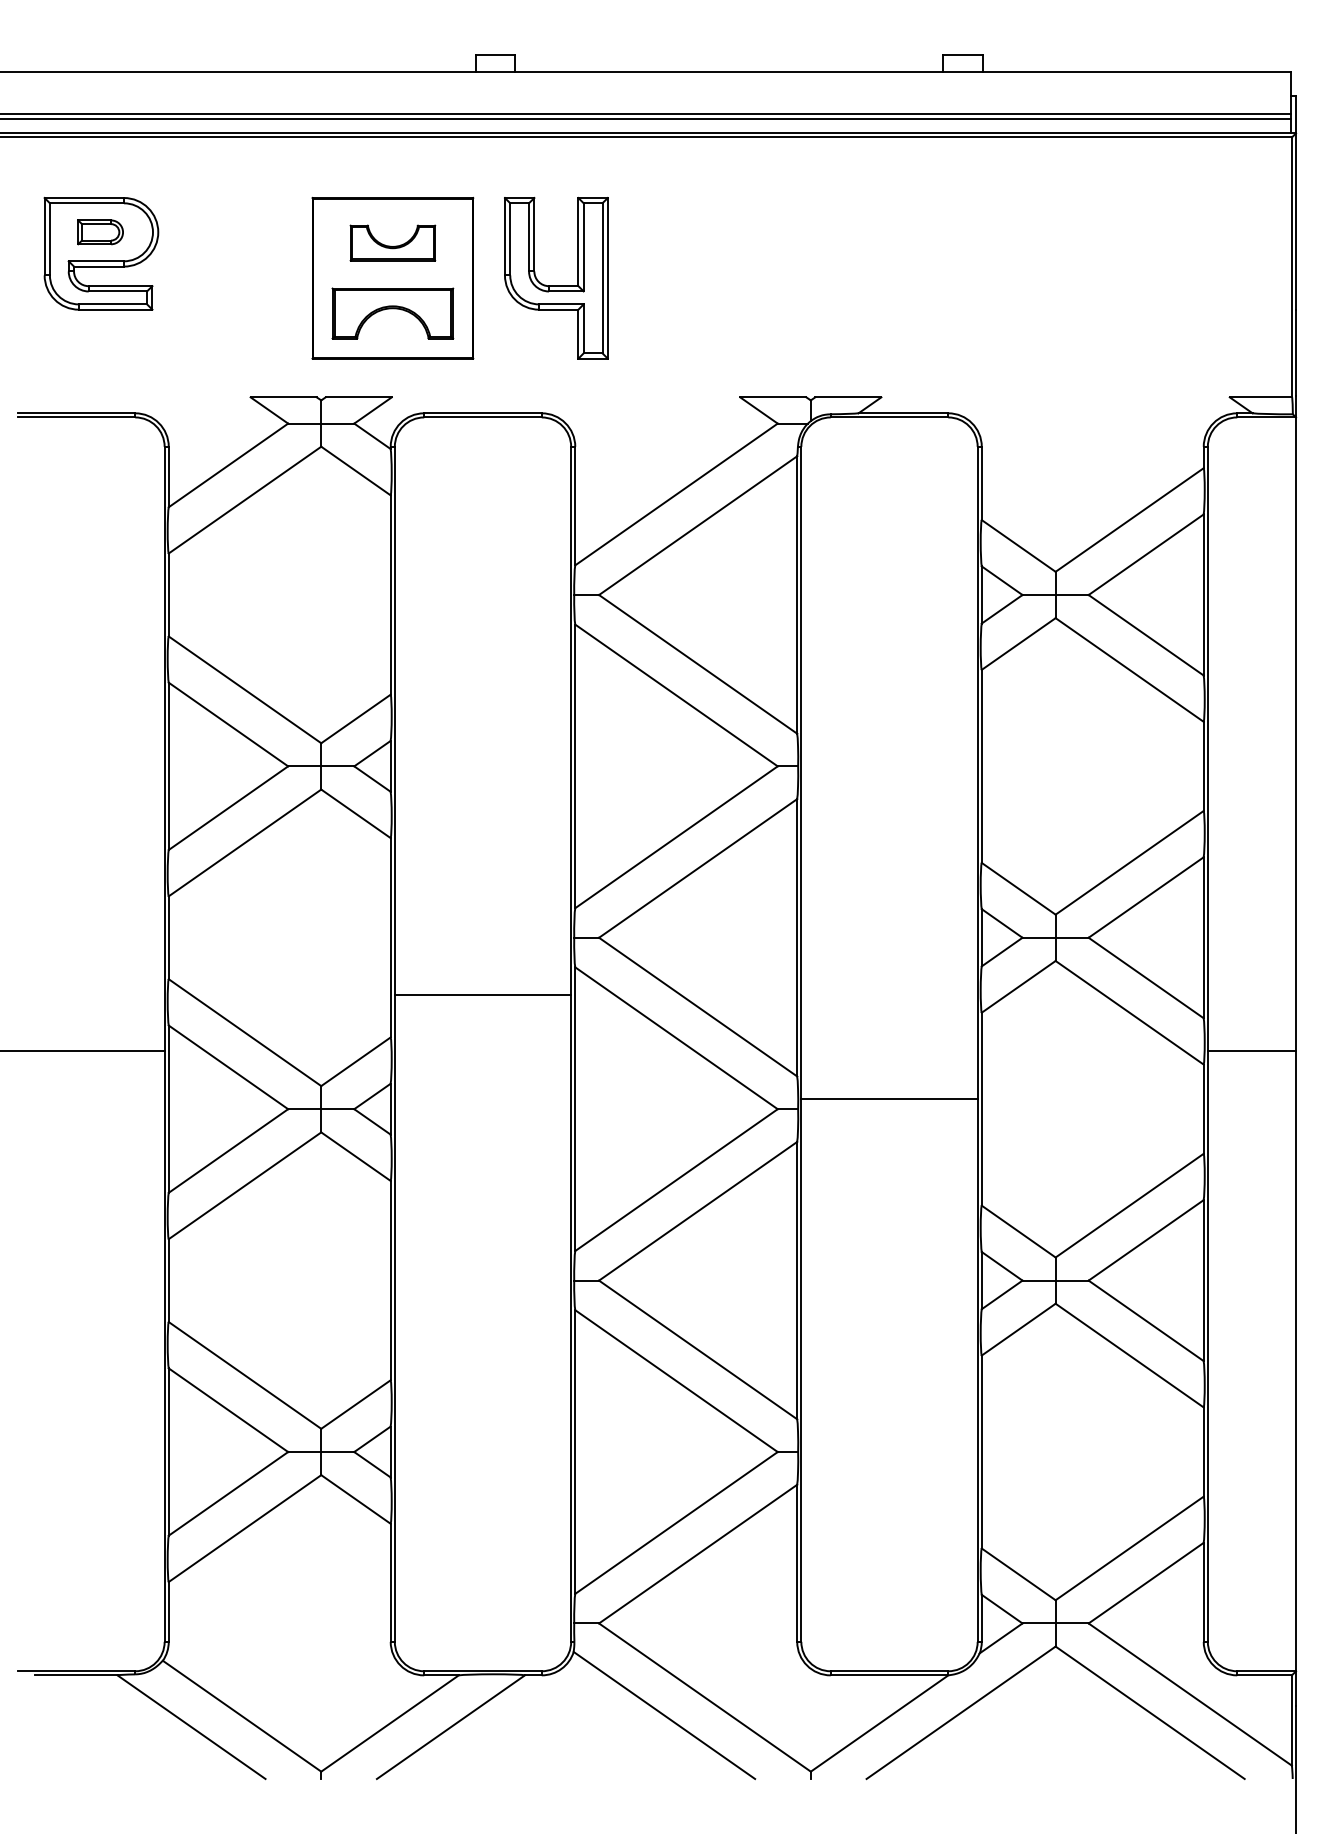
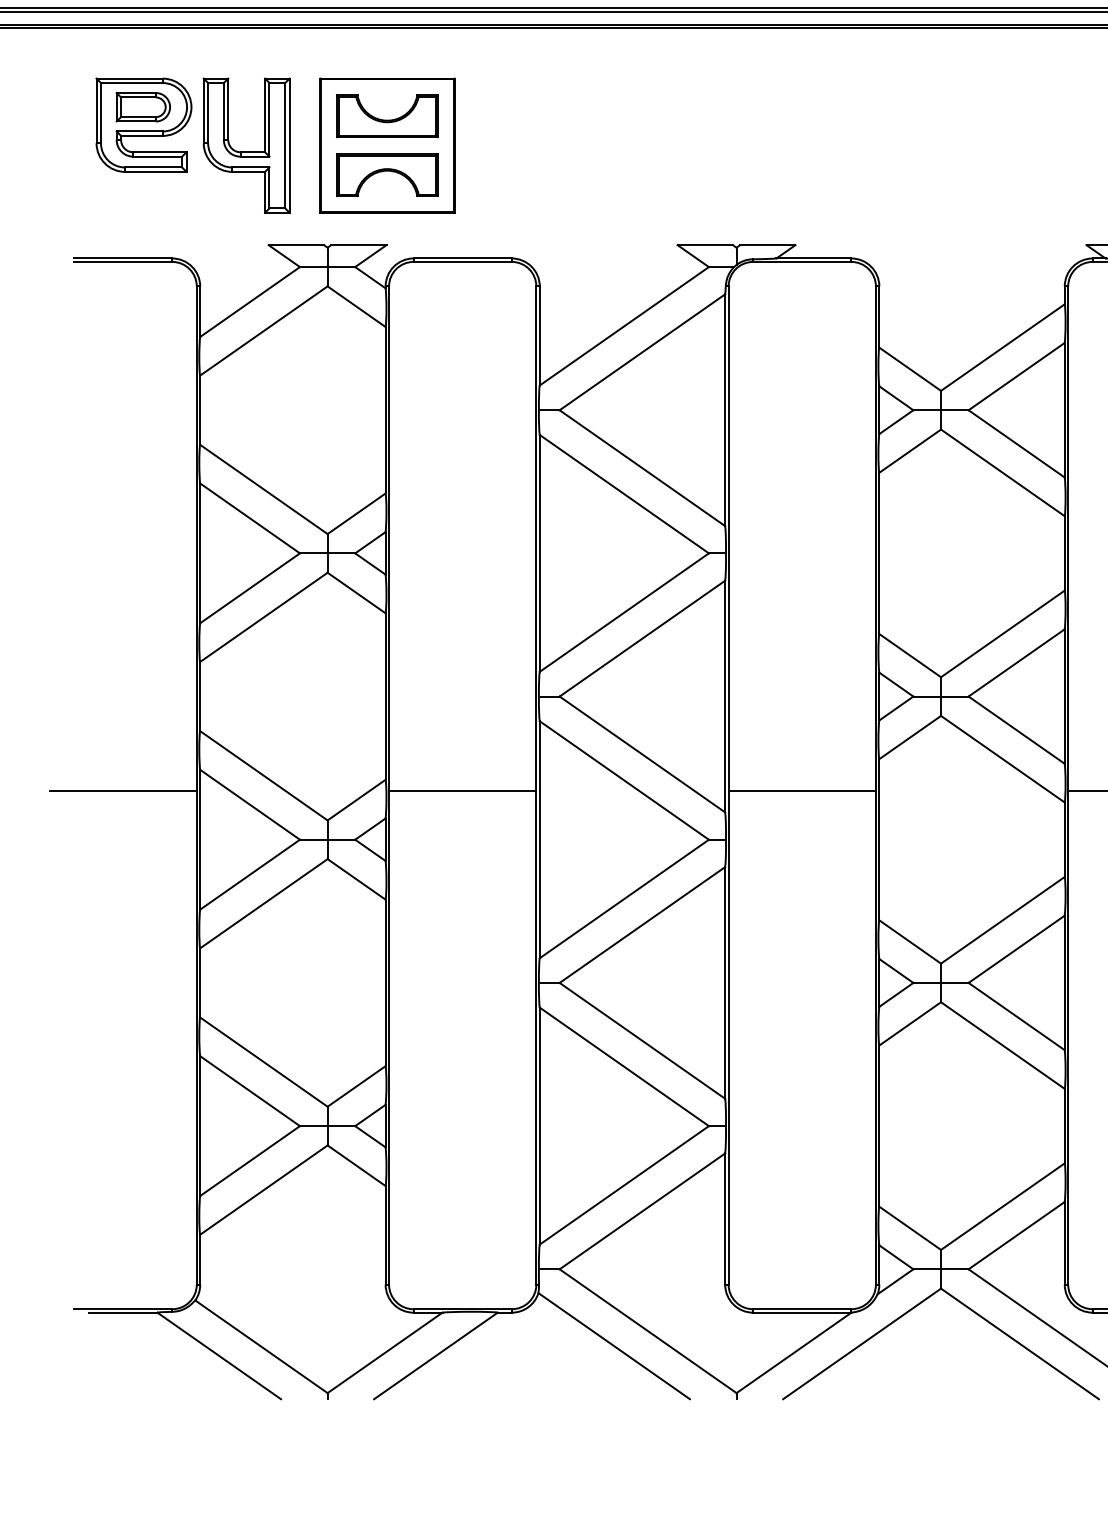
part: (100, 232) -> (143, 107), size x1.43
part: (392, 243) -> (387, 116), size x1.43
part: (556, 285) -> (246, 151), moved
line: (482, 995) -> (462, 791), moved
line: (889, 1099) -> (802, 791), moved

